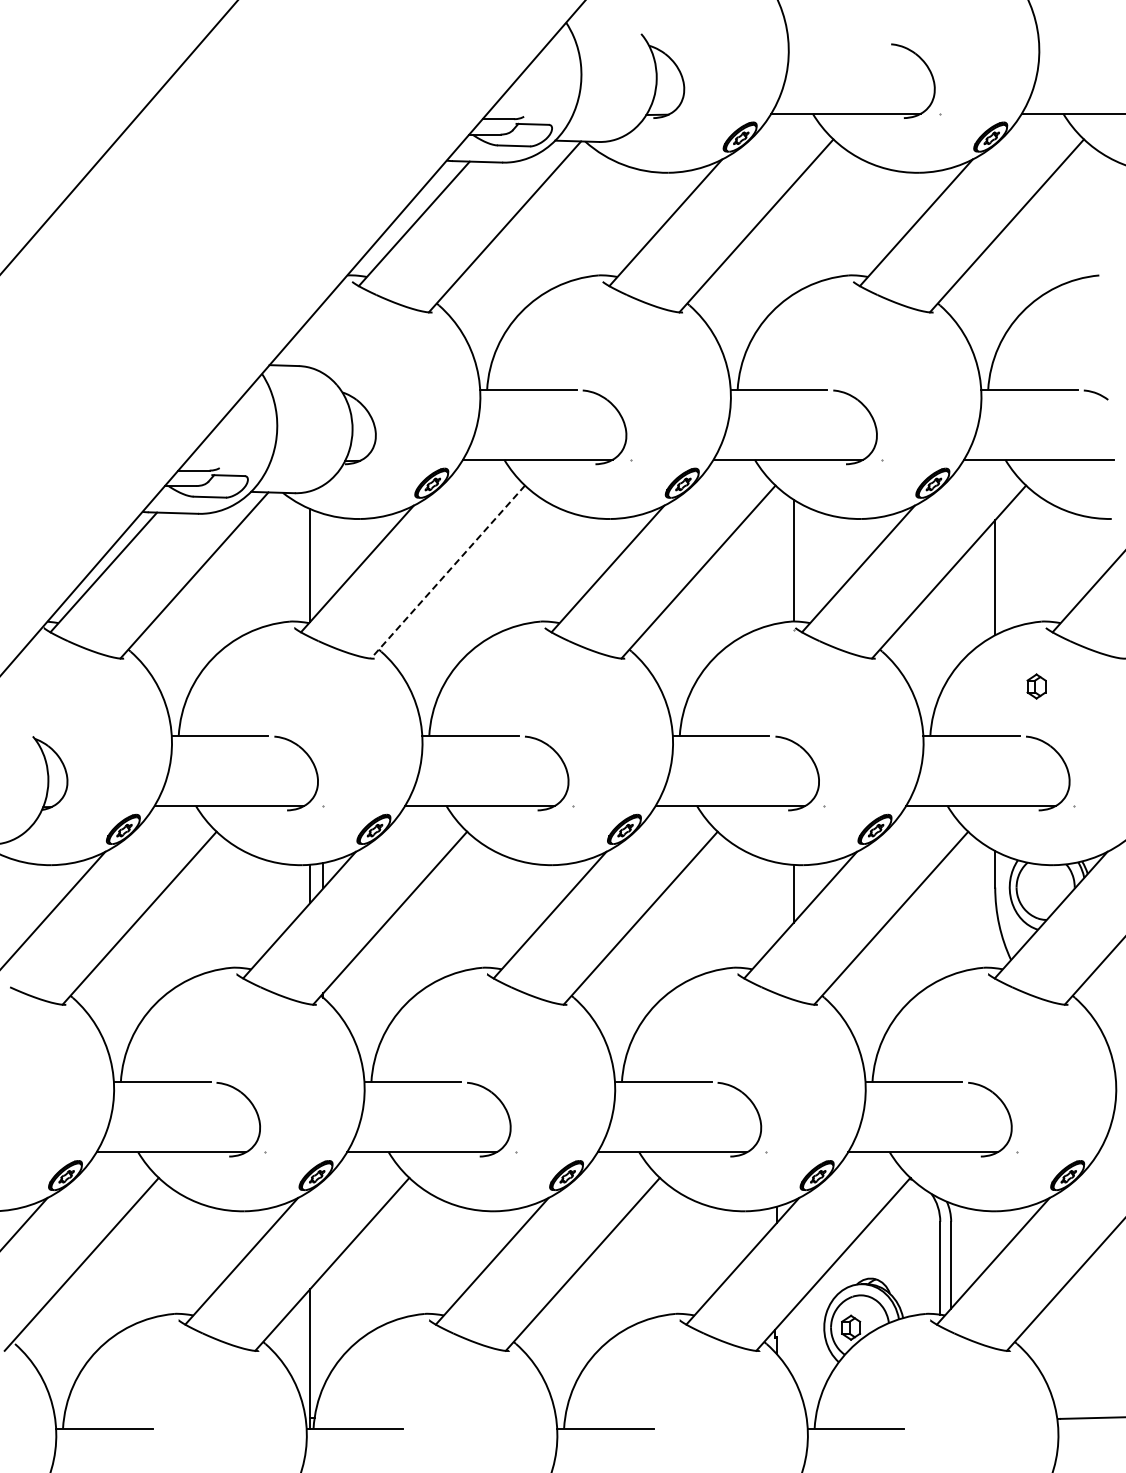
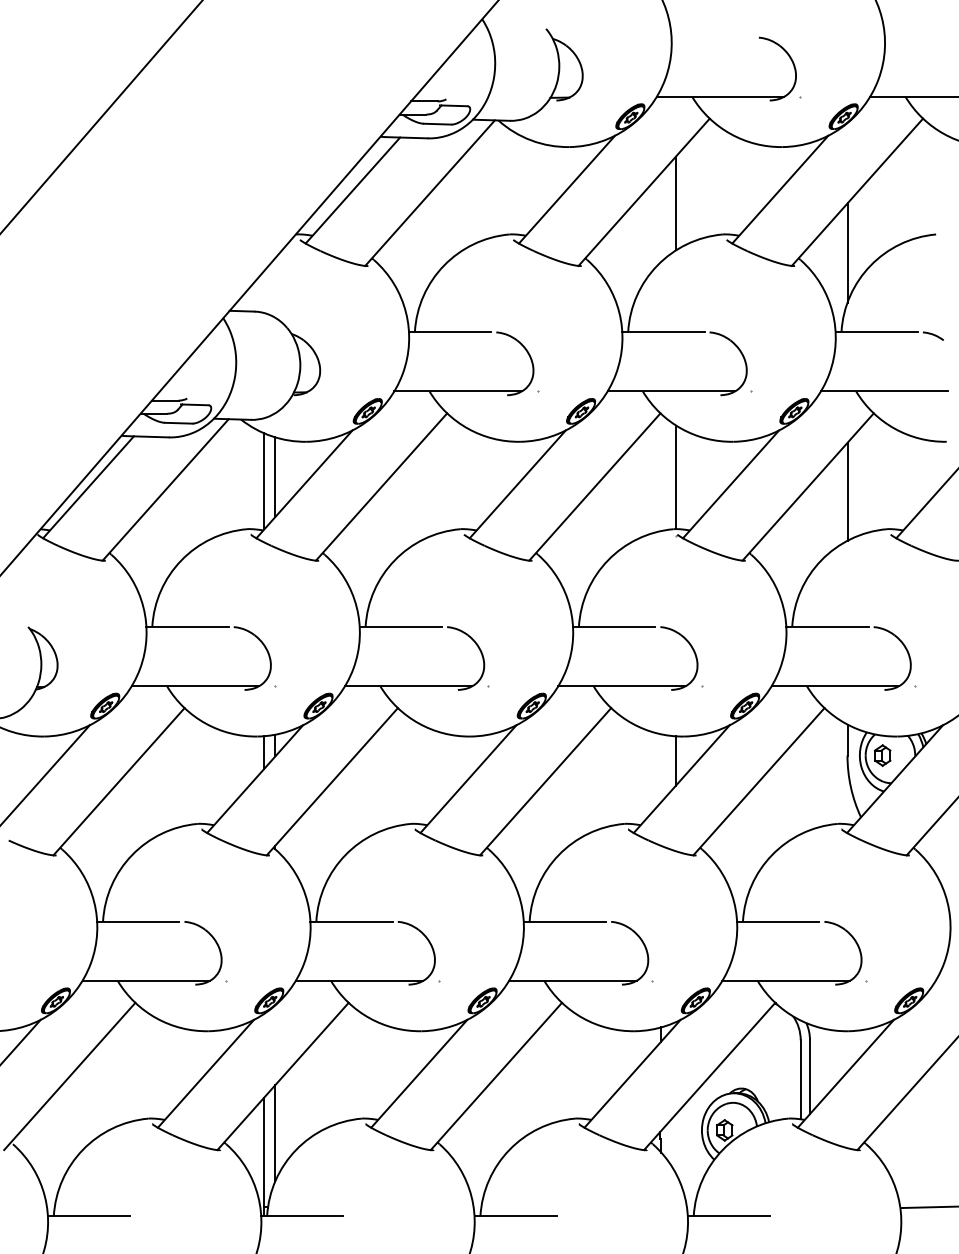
line: (793, 238) -> (675, 203), added
line: (995, 297) -> (847, 253), added
line: (323, 560) -> (275, 477), added
line: (448, 572) -> (382, 487), dashed -> solid
part: (1036, 686) -> (882, 755), moved
line: (323, 1330) -> (275, 1132), added

